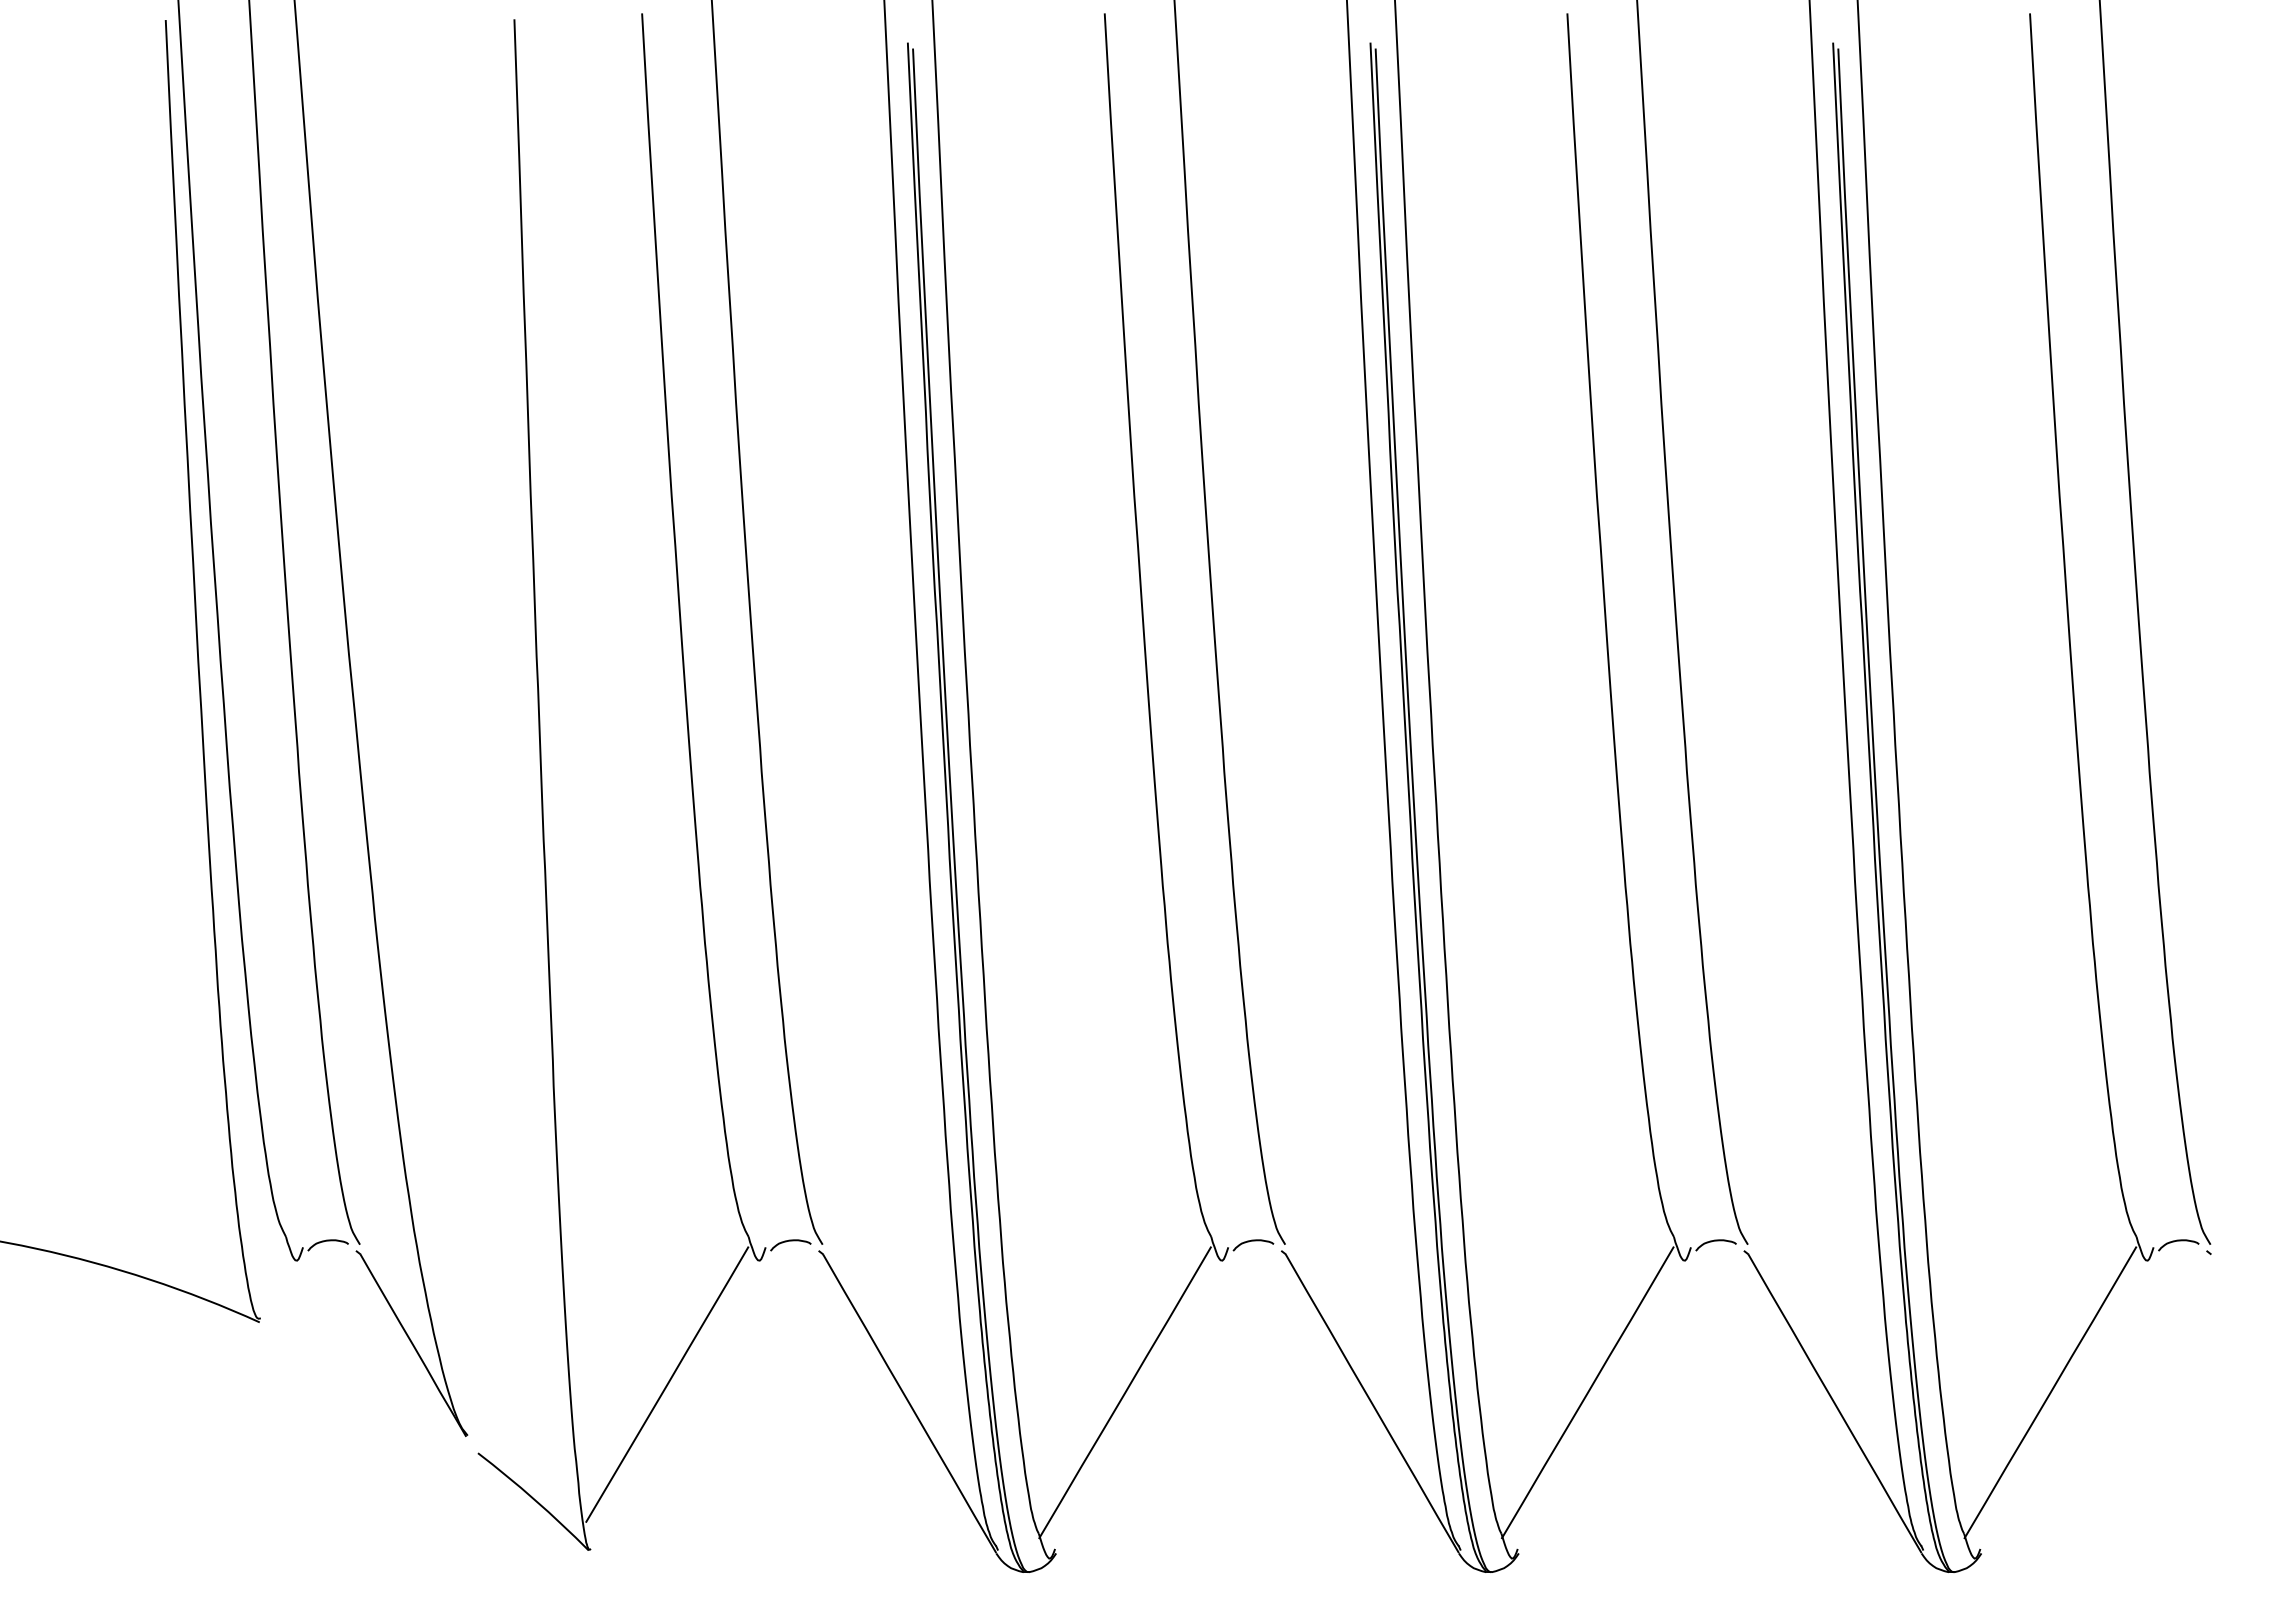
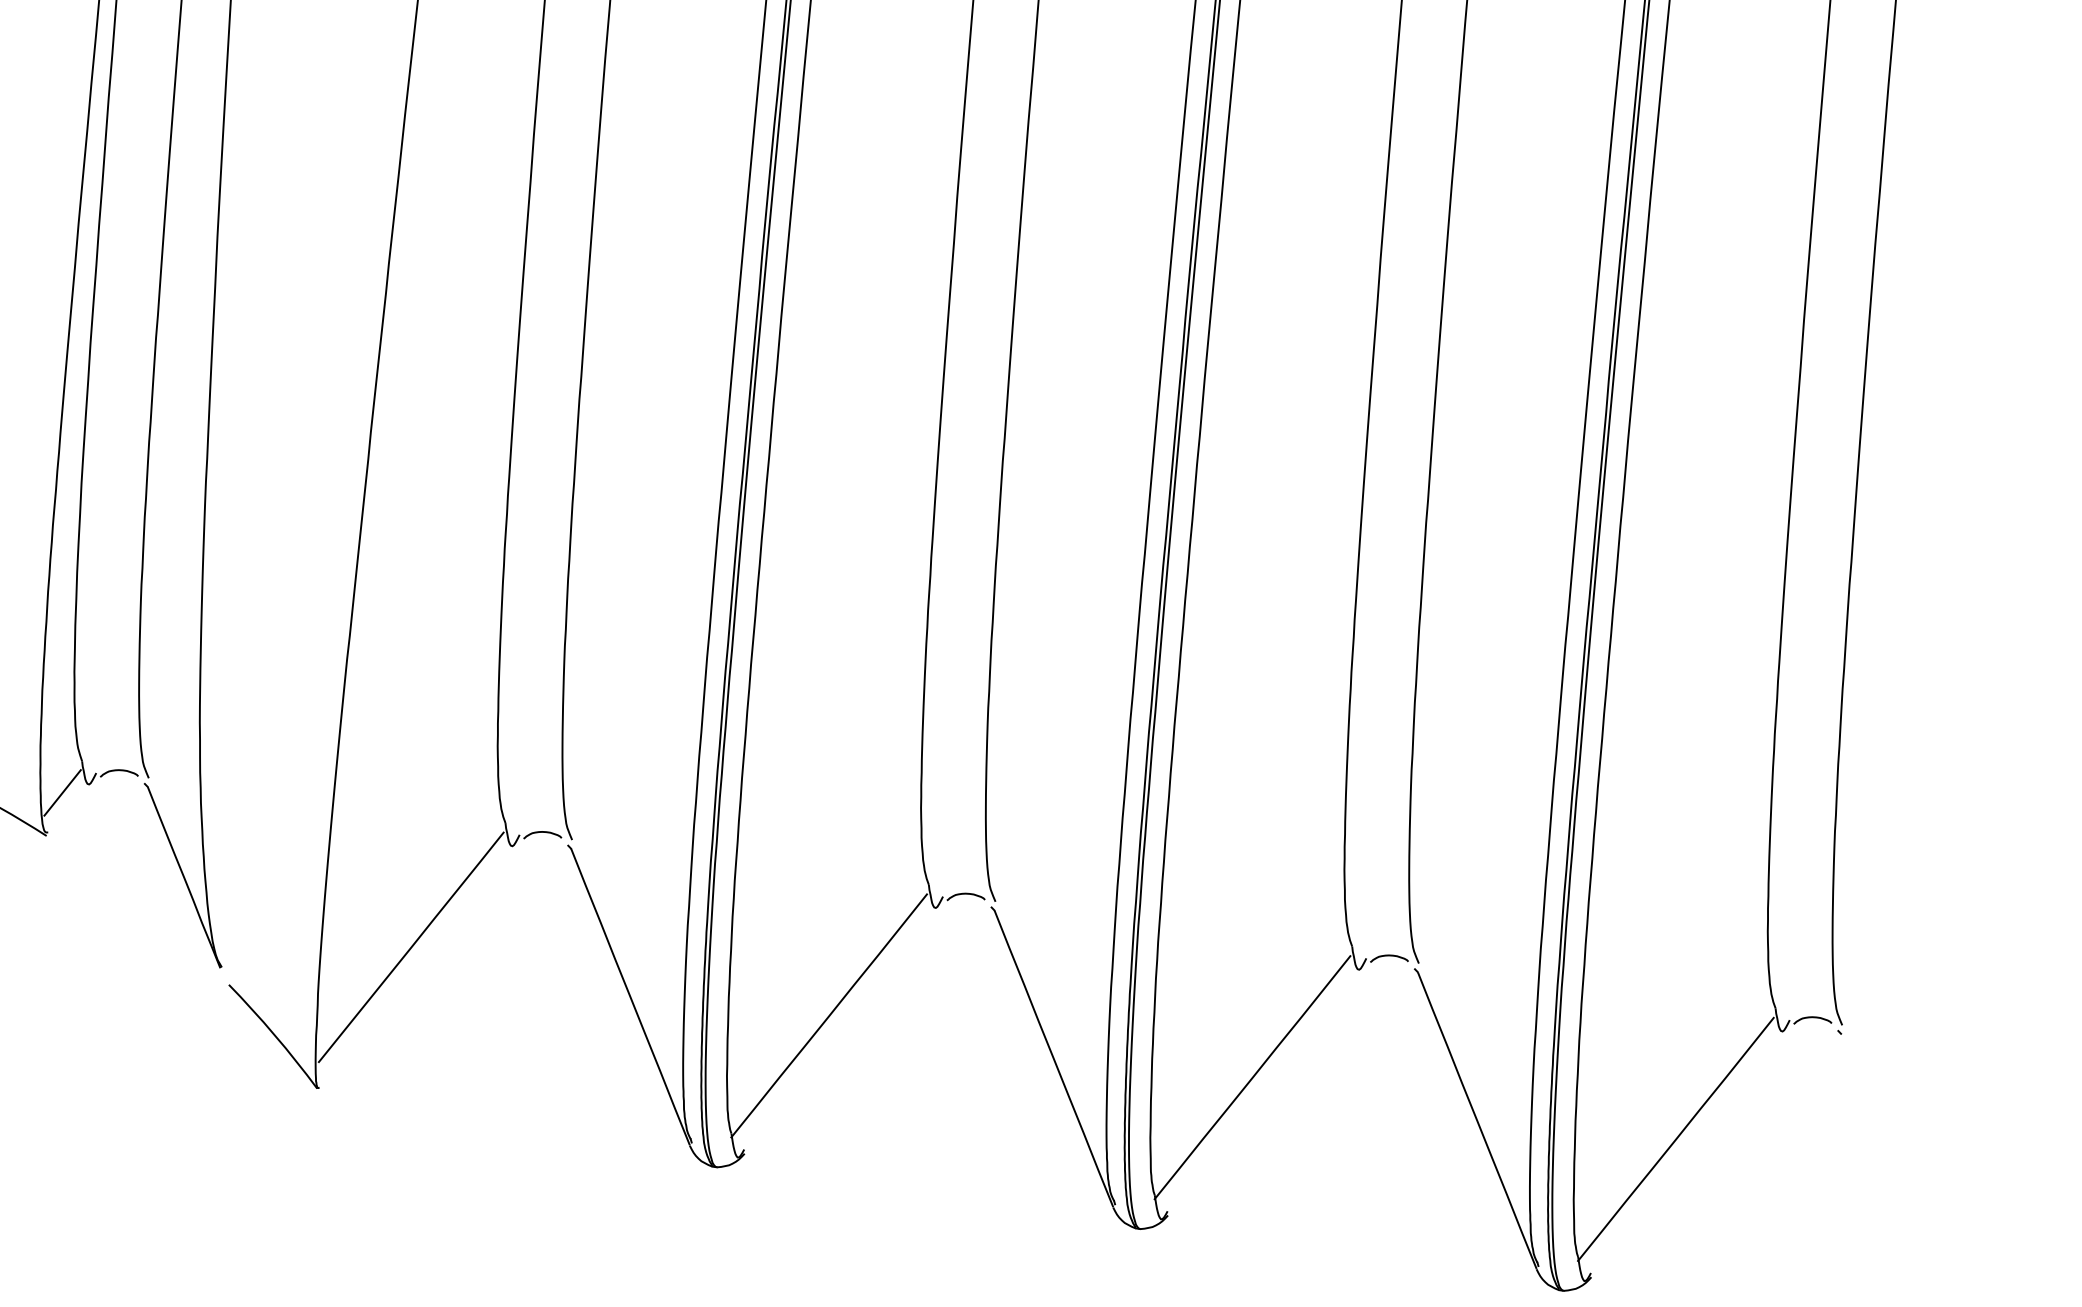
line: (270, 1273) -> (63, 792), added

